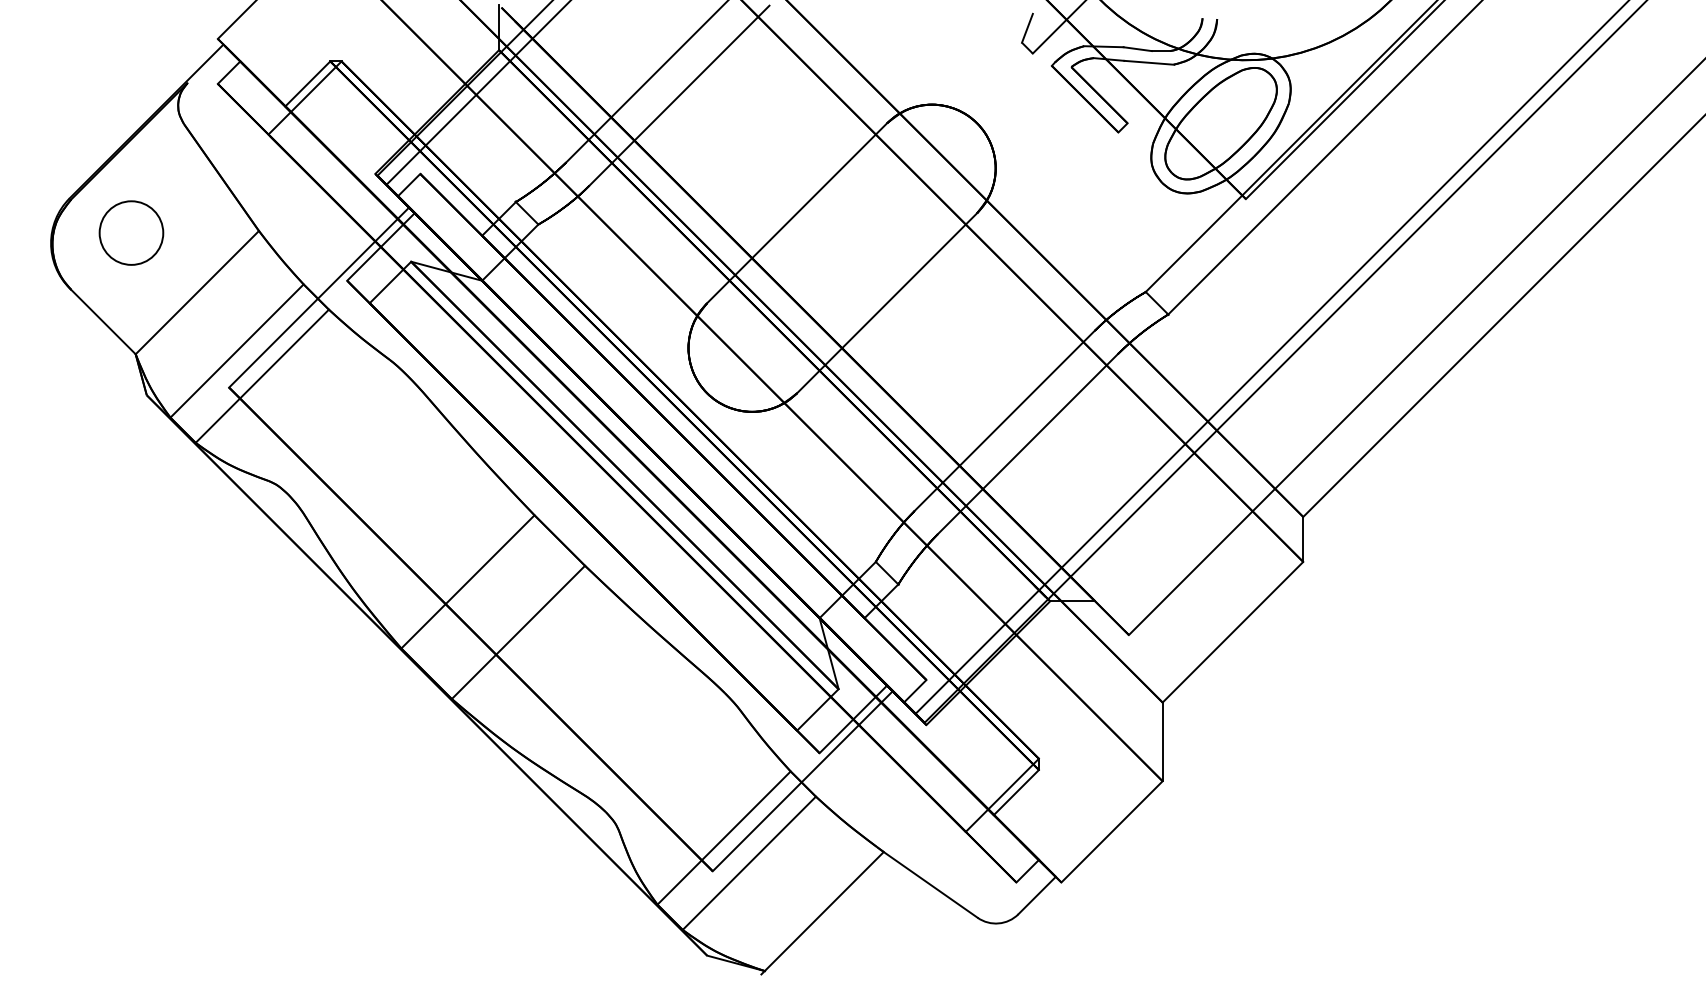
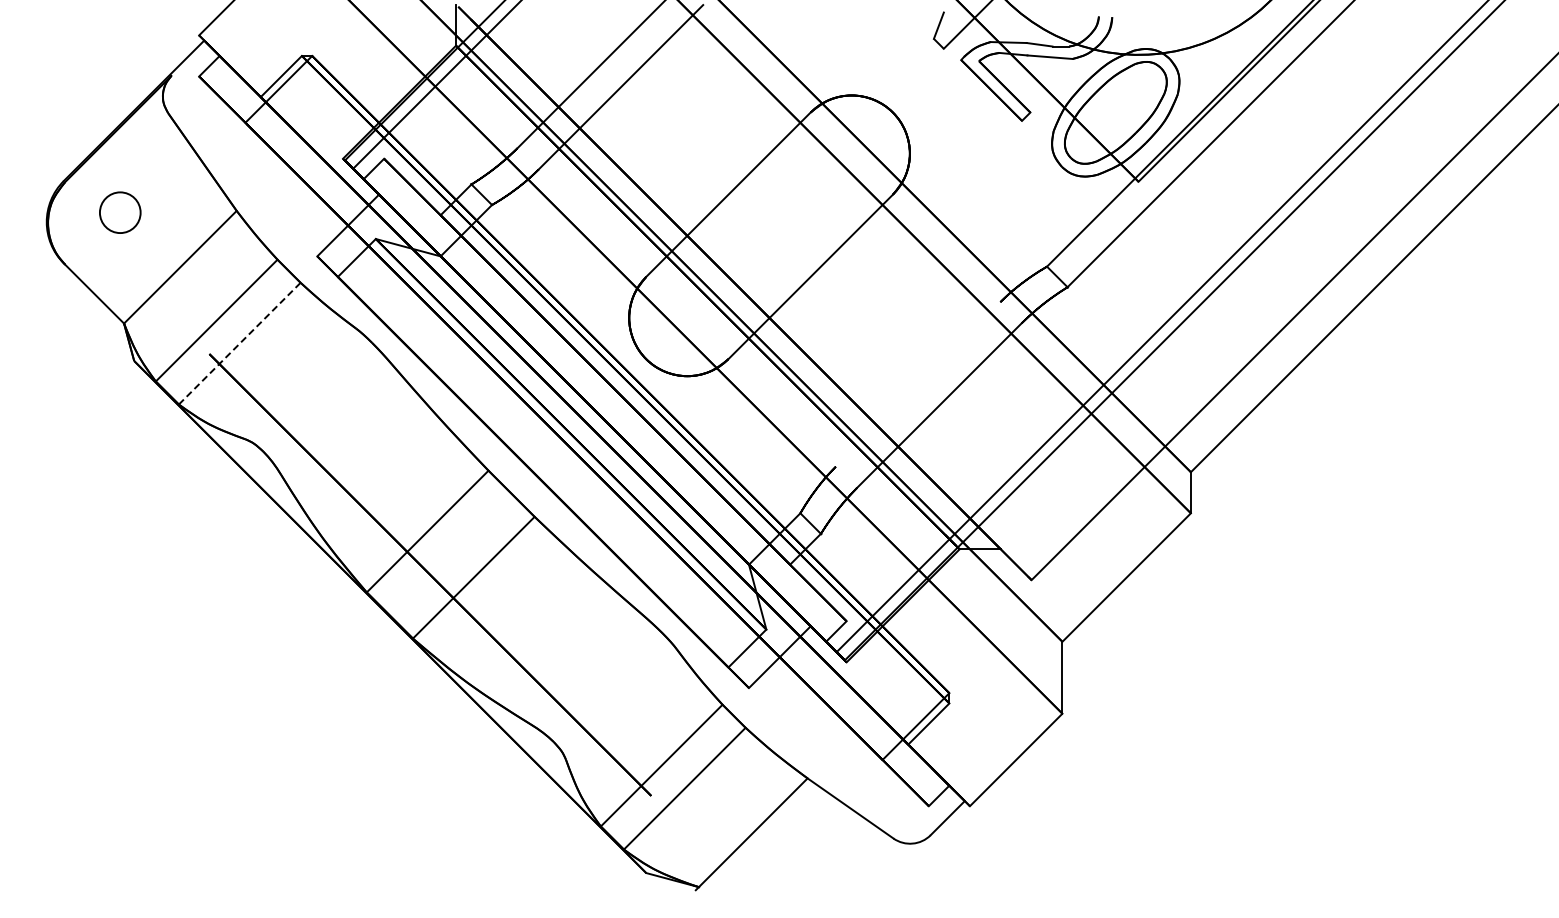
circle: (131, 232) -> (120, 212), size x0.7
line: (318, 297) -> (291, 271), removed
line: (263, 376) -> (240, 343), solid -> dashed
line: (1004, 420) -> (917, 384), removed
line: (802, 781) -> (733, 713), removed

